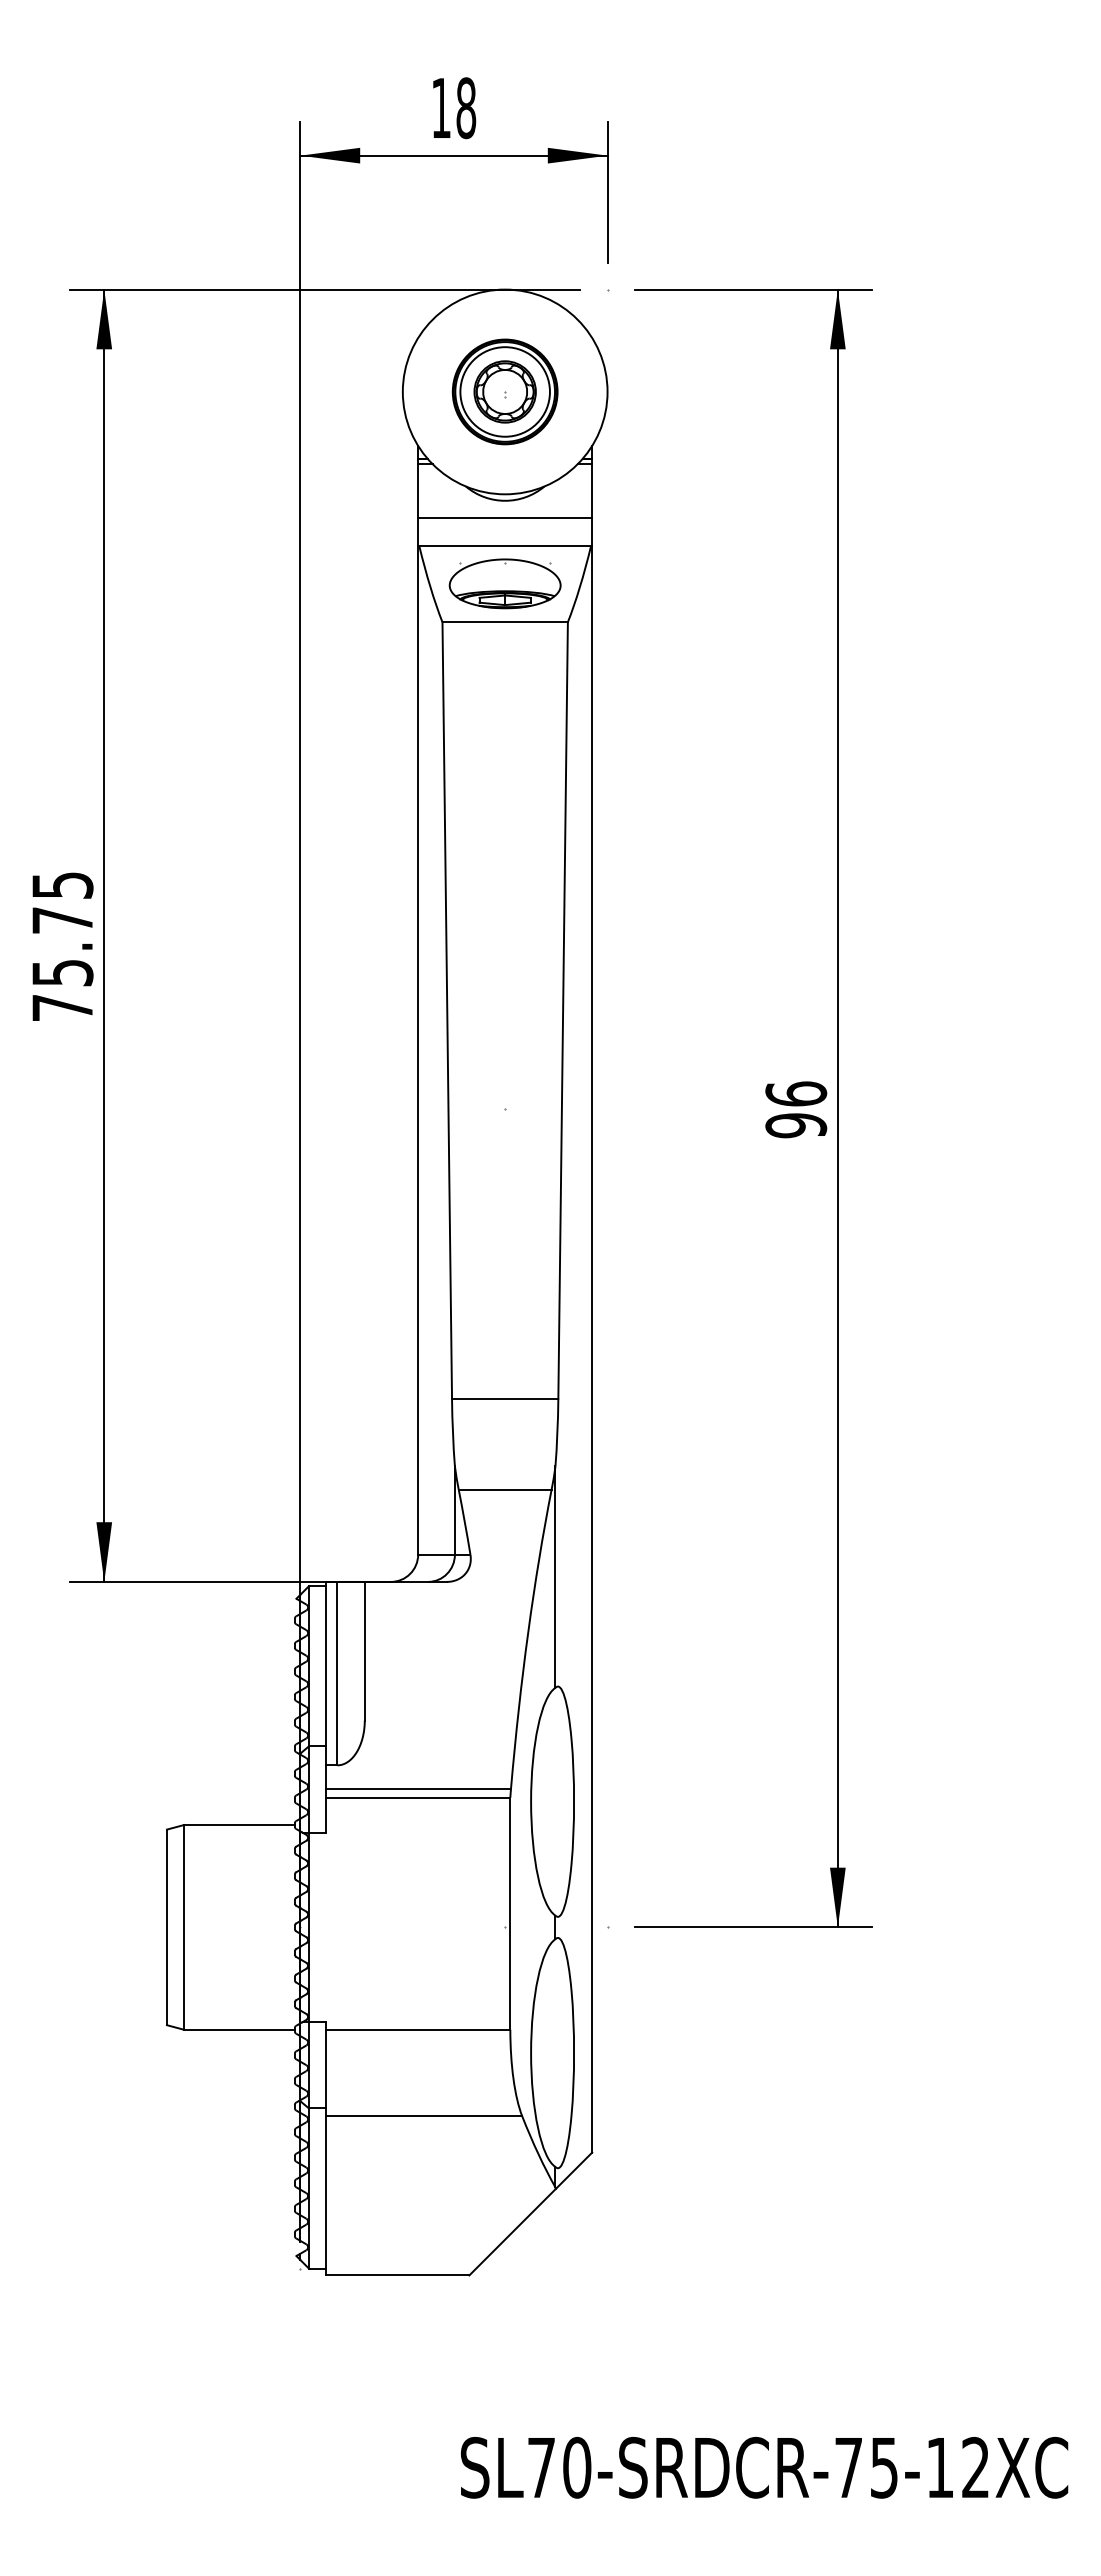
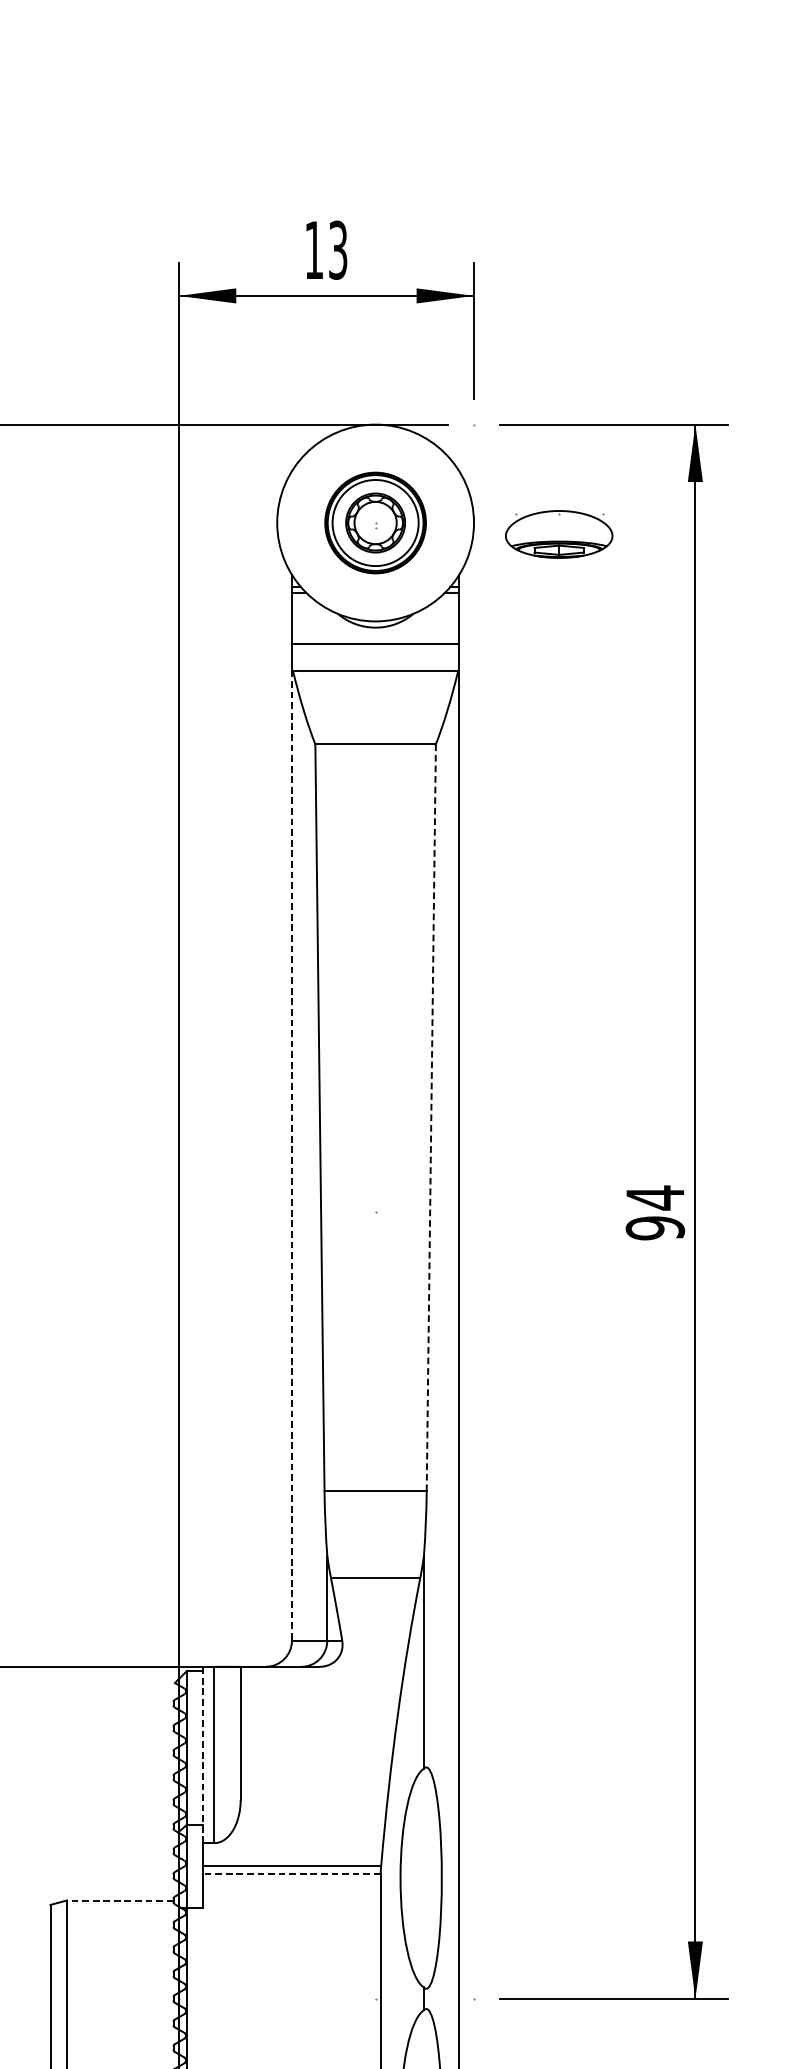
text: (466, 108) -> (338, 250), 18 -> 13
part: (504, 583) -> (558, 534), moved
line: (563, 1010) -> (431, 1117), solid -> dashed
line: (418, 1050) -> (292, 1156), solid -> dashed
text: (796, 1094) -> (655, 1198), 96 -> 94
line: (326, 1673) -> (203, 1754), solid -> dashed
line: (417, 1797) -> (291, 1874), solid -> dashed
line: (238, 1825) -> (119, 1900), solid -> dashed

